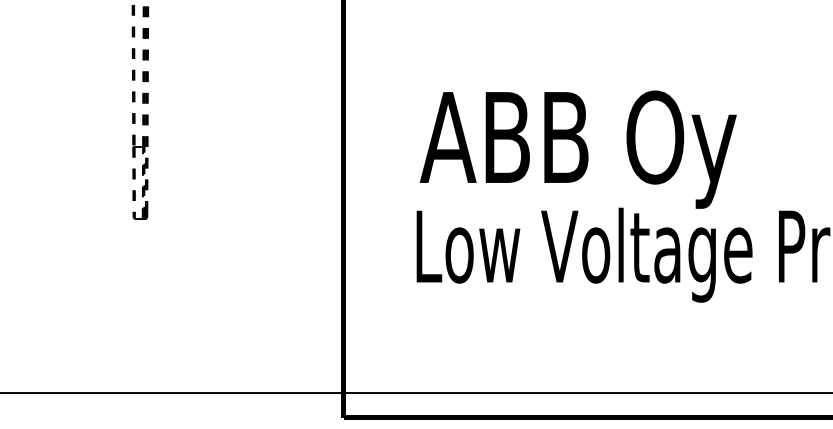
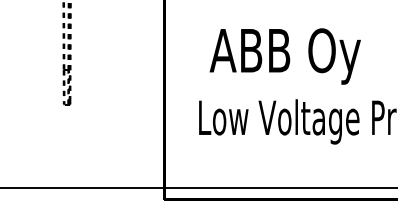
text: (576, 149) -> (284, 56), moved

